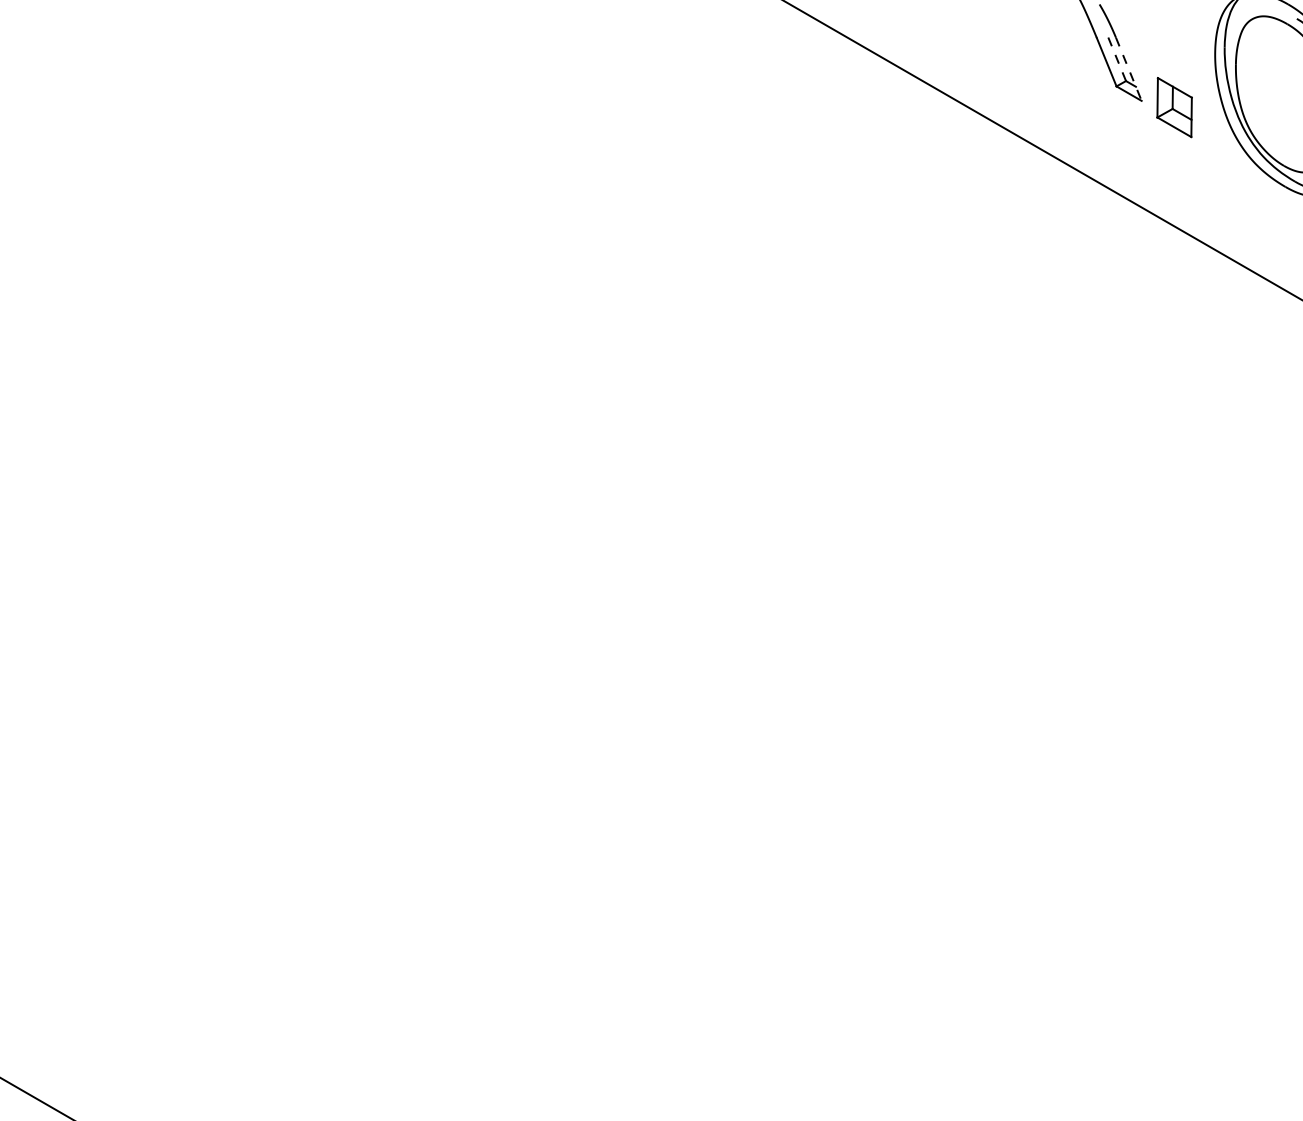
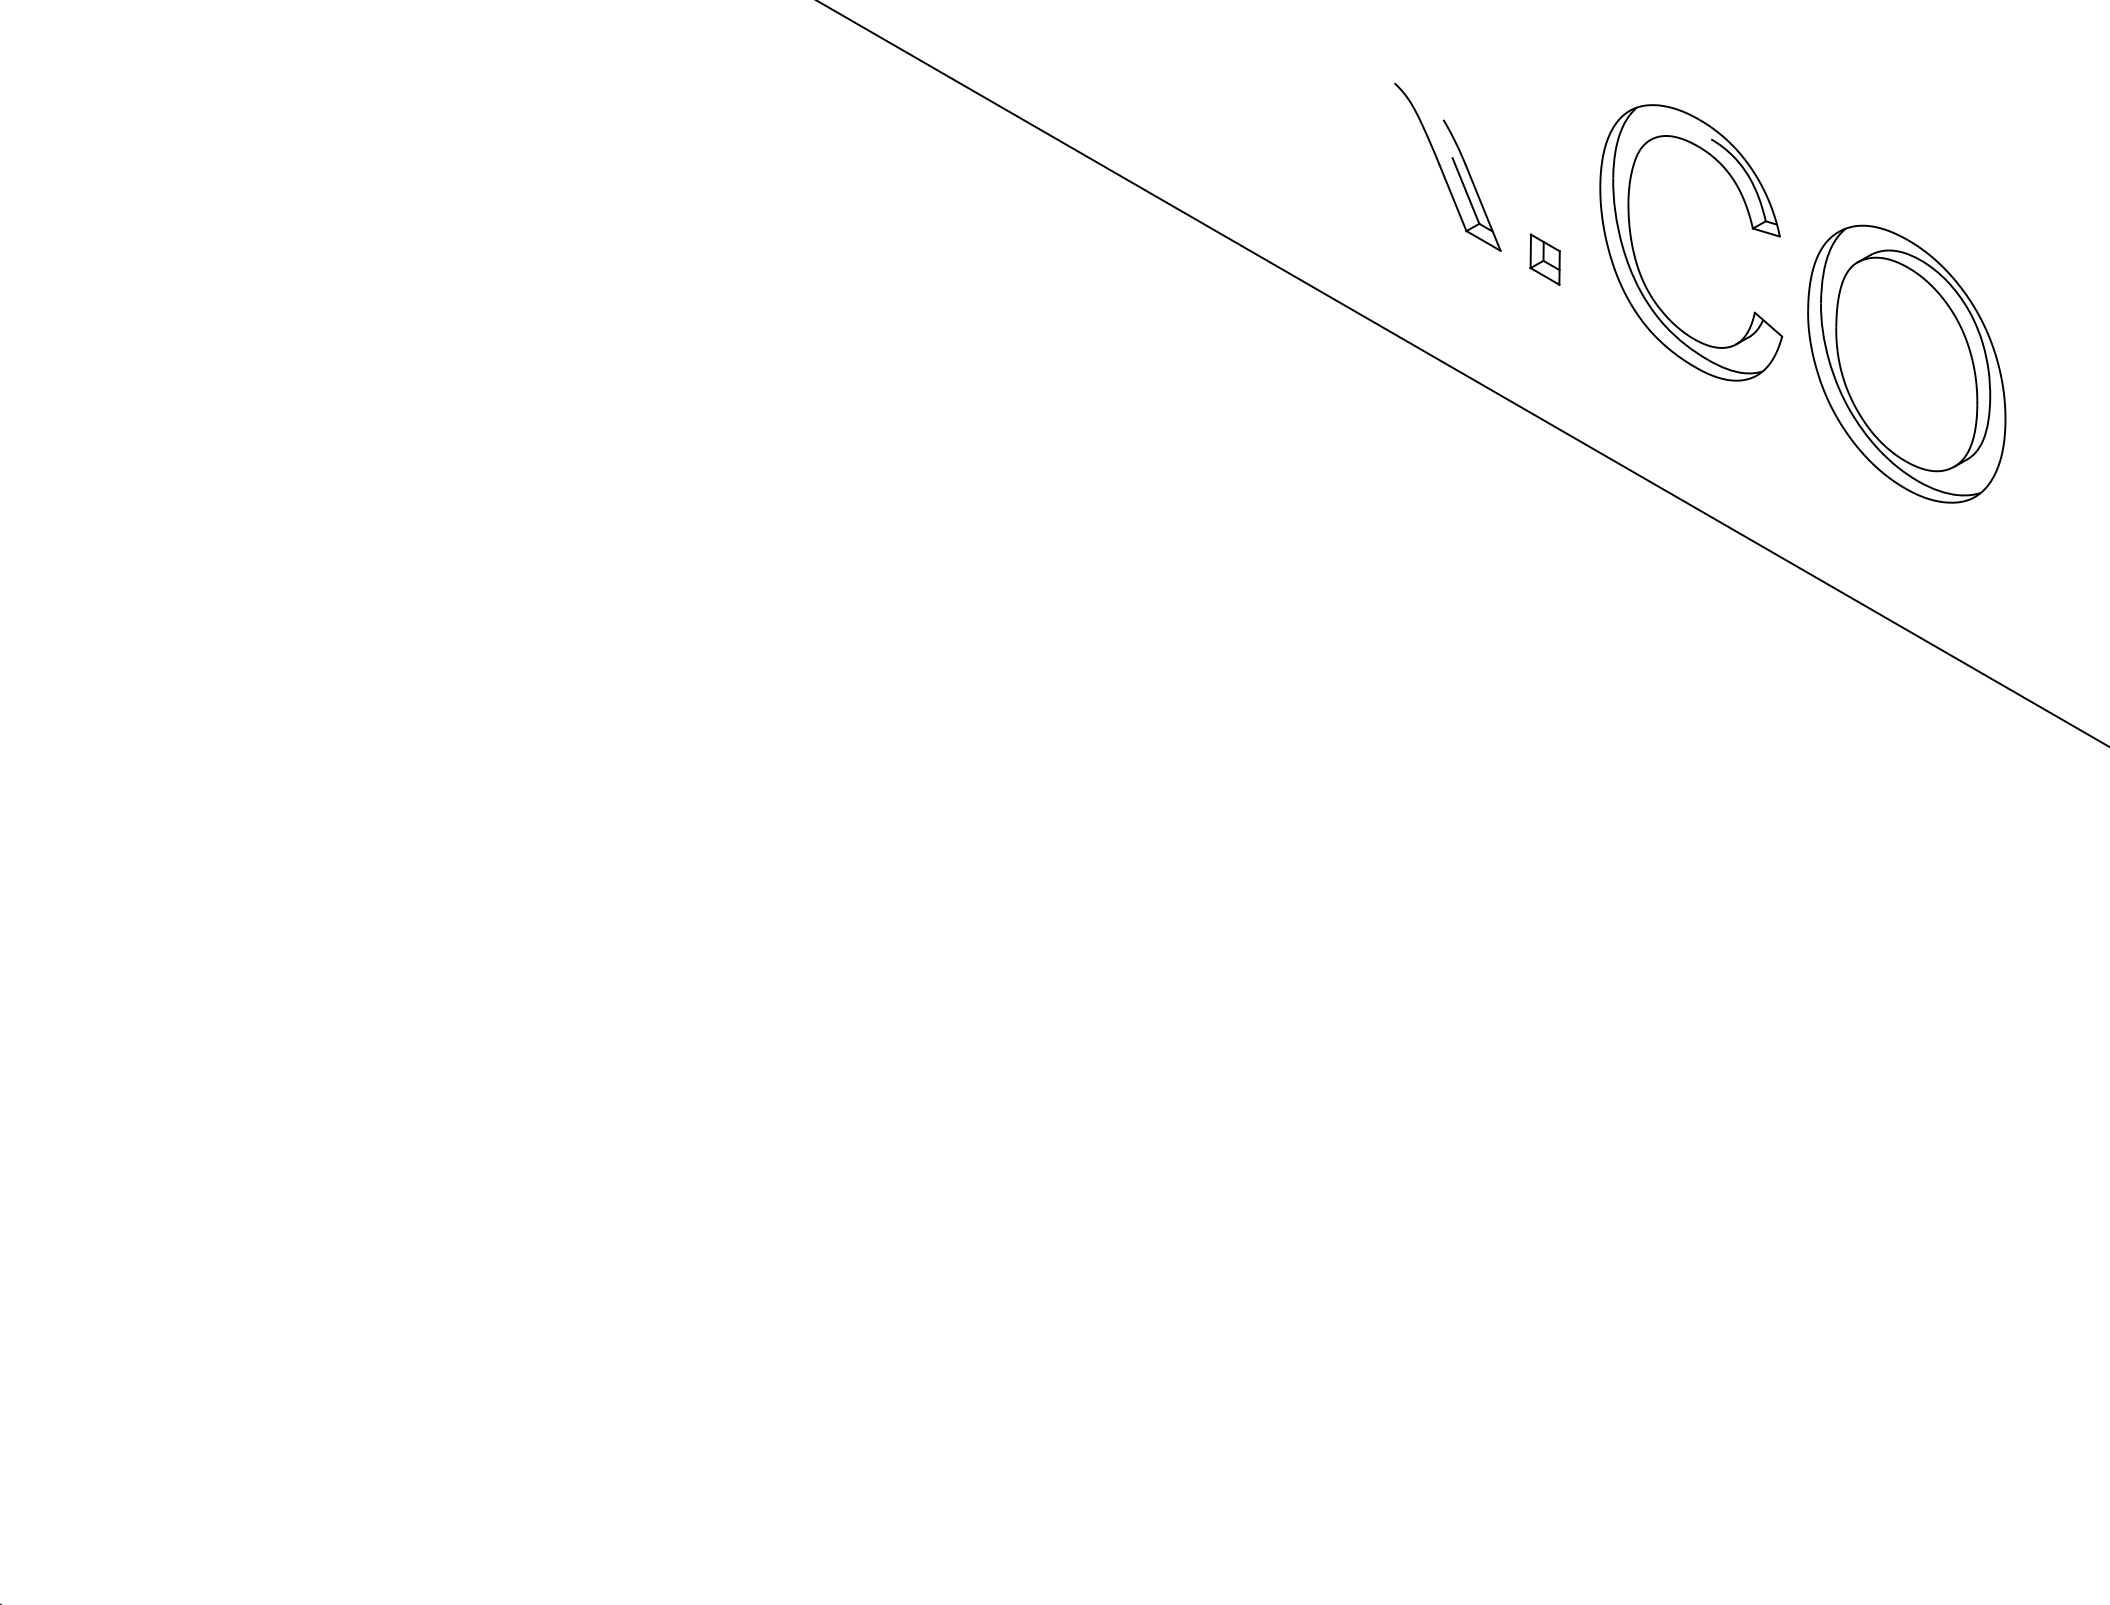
line: (1115, 56) -> (1465, 190), dashed -> solid
line: (1129, 69) -> (1483, 208), dashed -> solid
part: (1174, 107) -> (1544, 259), size x0.62

